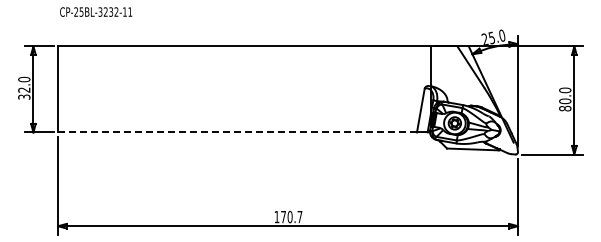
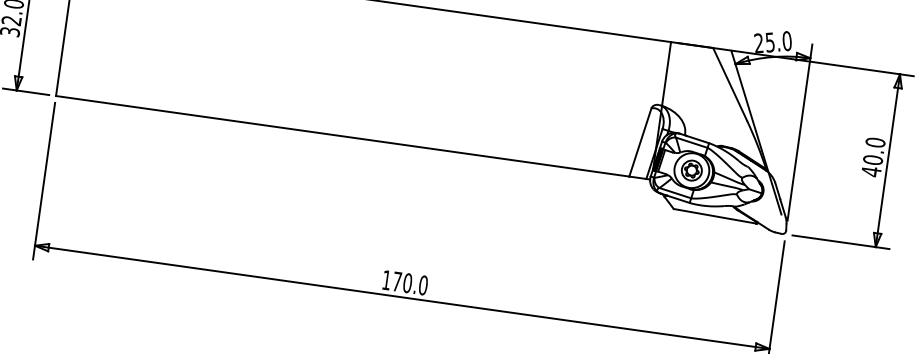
text: (565, 108) -> (871, 171), 80.0 -> 40.0
line: (237, 132) -> (342, 136), dashed -> solid
text: (299, 216) -> (422, 284), 170.7 -> 170.0

